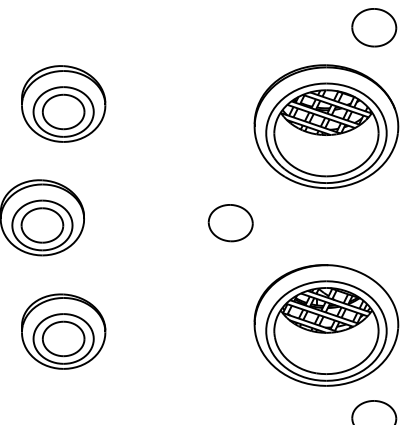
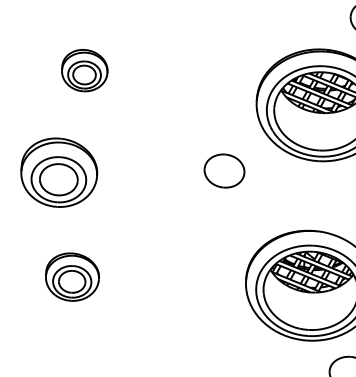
part: (63, 103) -> (84, 70), size x0.6
part: (230, 223) -> (224, 171), moved
part: (63, 331) -> (72, 277), size x0.7

